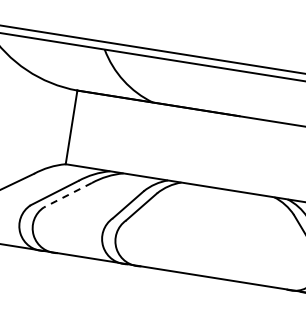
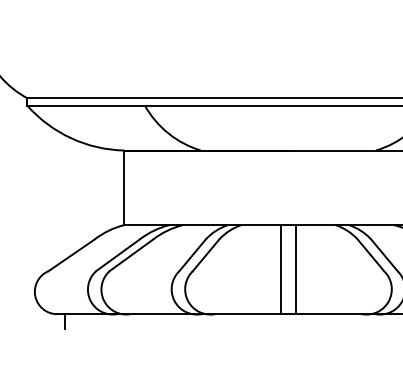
line: (68, 195) -> (131, 255), dashed -> solid
line: (213, 232) -> (281, 269), added
line: (227, 234) -> (295, 269), added

